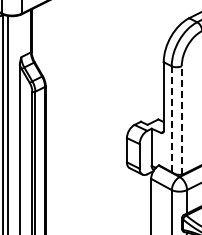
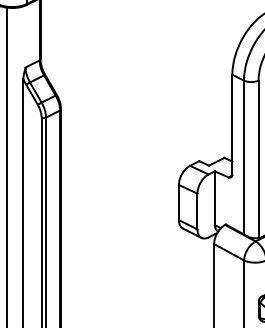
line: (171, 118) -> (243, 156), dashed -> solid
line: (181, 119) -> (258, 157), dashed -> solid

